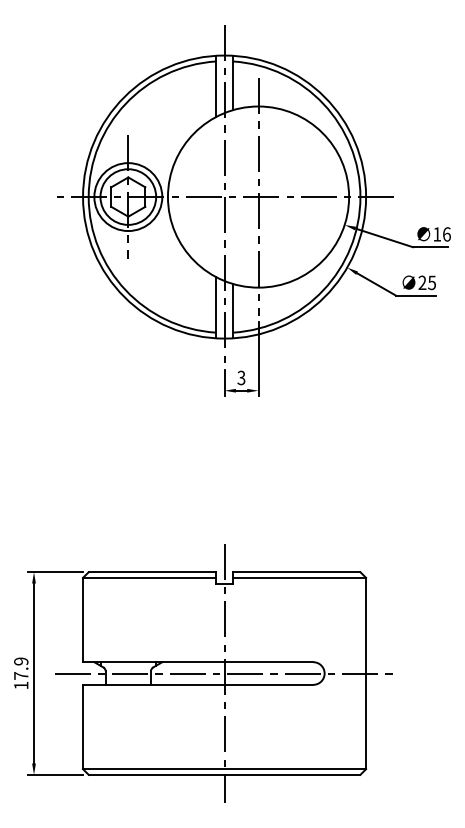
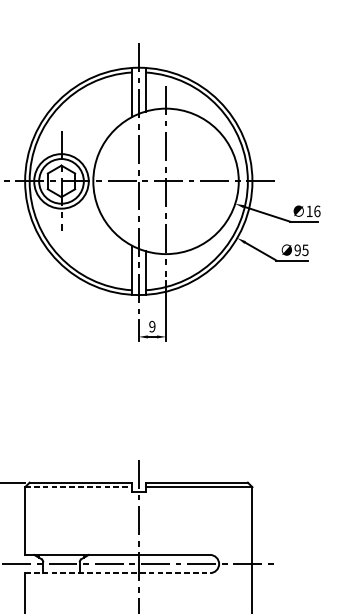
text: (422, 283) -> (297, 250), 25 -> 95
text: (241, 378) -> (152, 327), 3 -> 9
line: (149, 577) -> (78, 486), solid -> dashed
line: (198, 684) -> (117, 572), solid -> dashed

